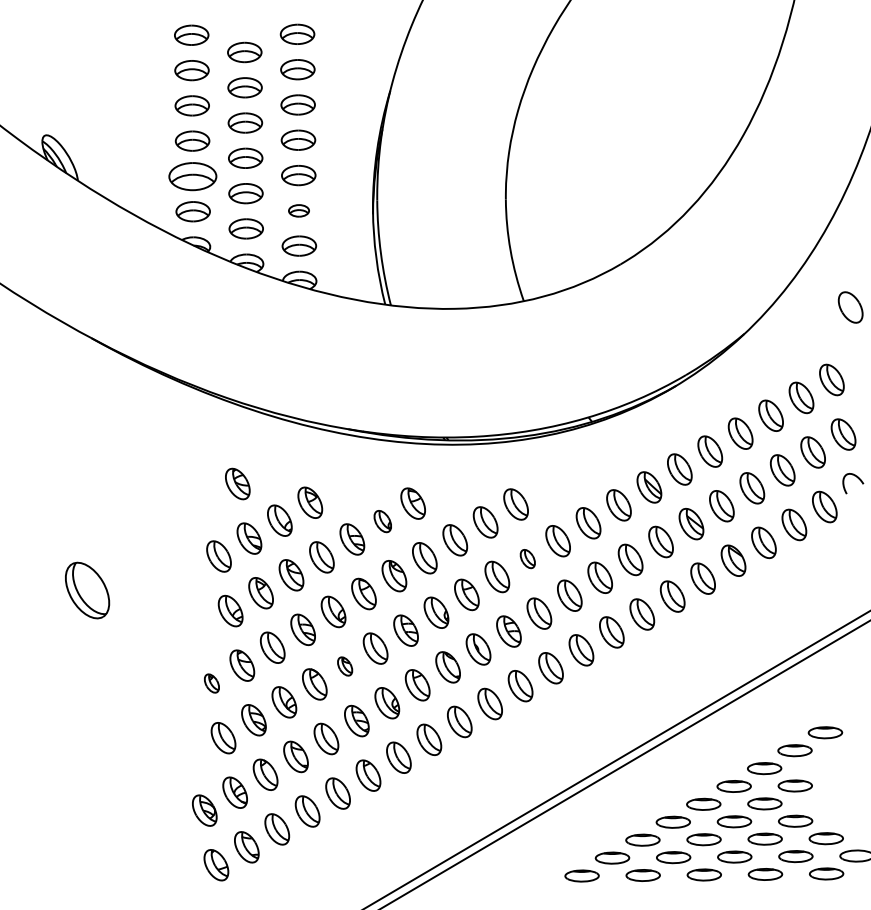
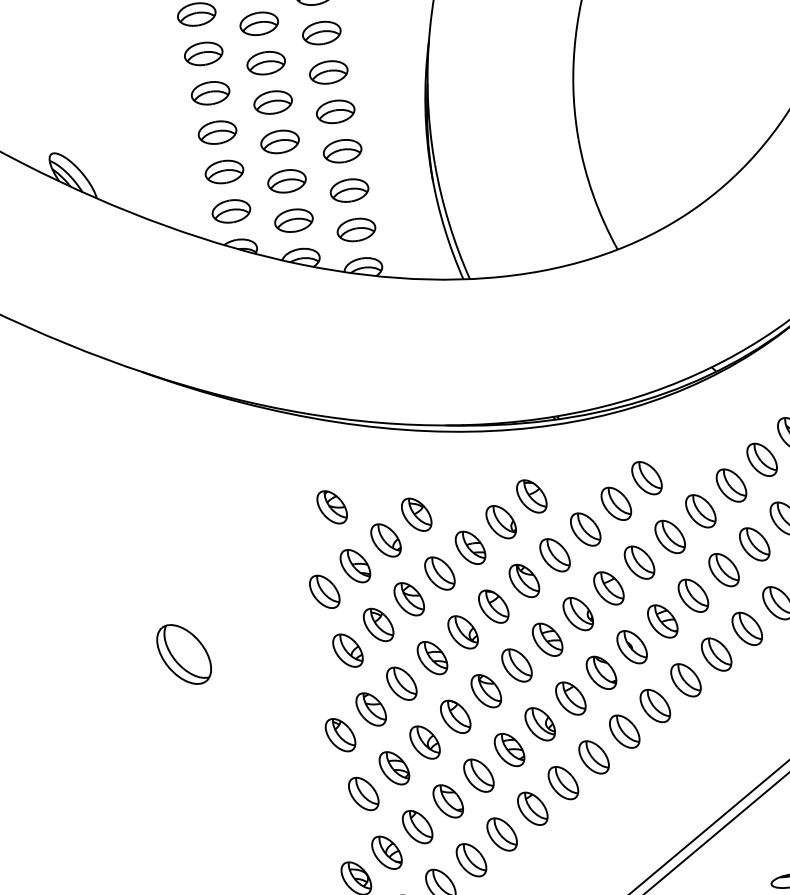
part: (192, 175) -> (223, 171), size x0.71
part: (298, 210) -> (348, 190), size x1.67
part: (382, 521) -> (500, 522), size x1.43
part: (527, 558) -> (669, 536), size x1.67
part: (344, 666) -> (485, 691), size x1.67
part: (211, 683) -> (340, 735), size x1.67

